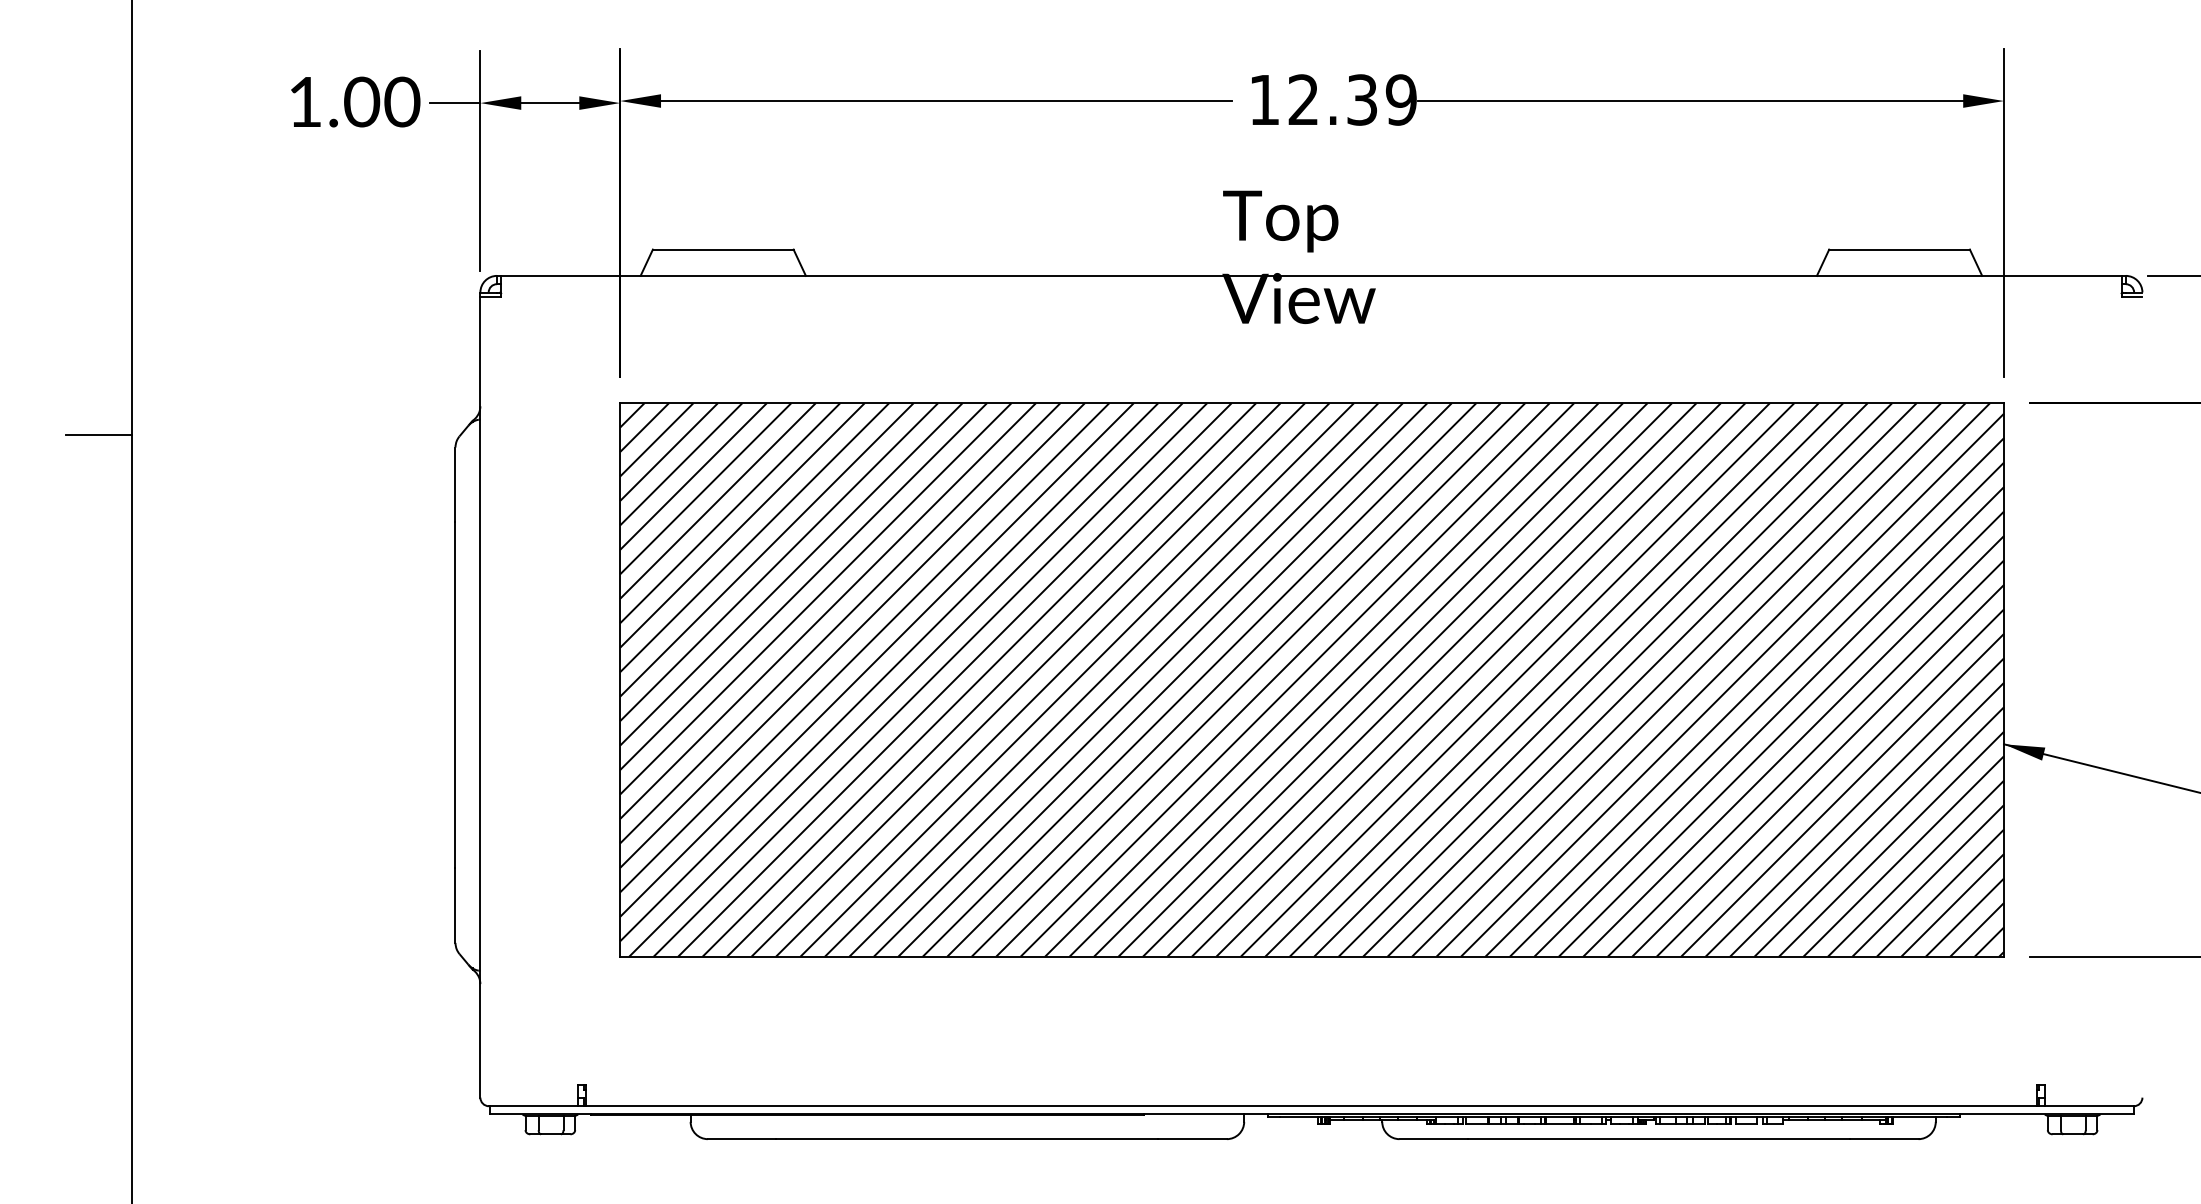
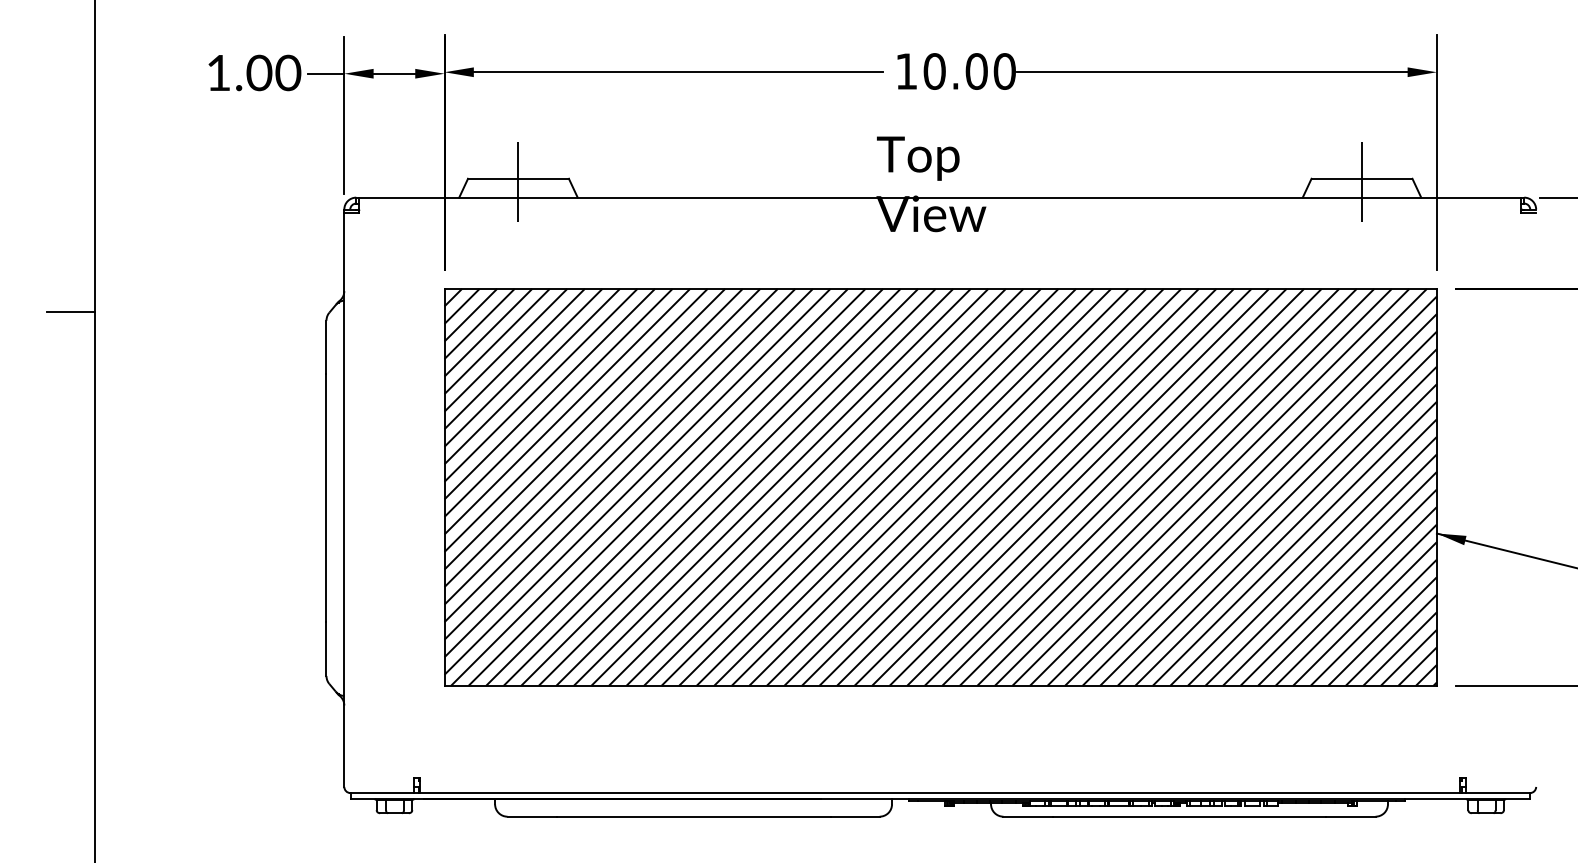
text: (1352, 99) -> (969, 71), 12.39 -> 10.00
line: (723, 253) -> (518, 181), added
line: (1899, 253) -> (1361, 181), added

